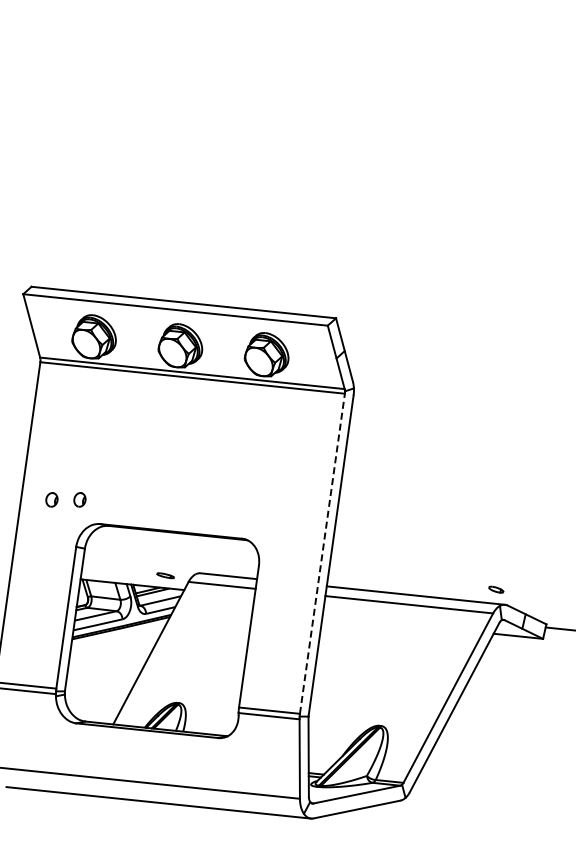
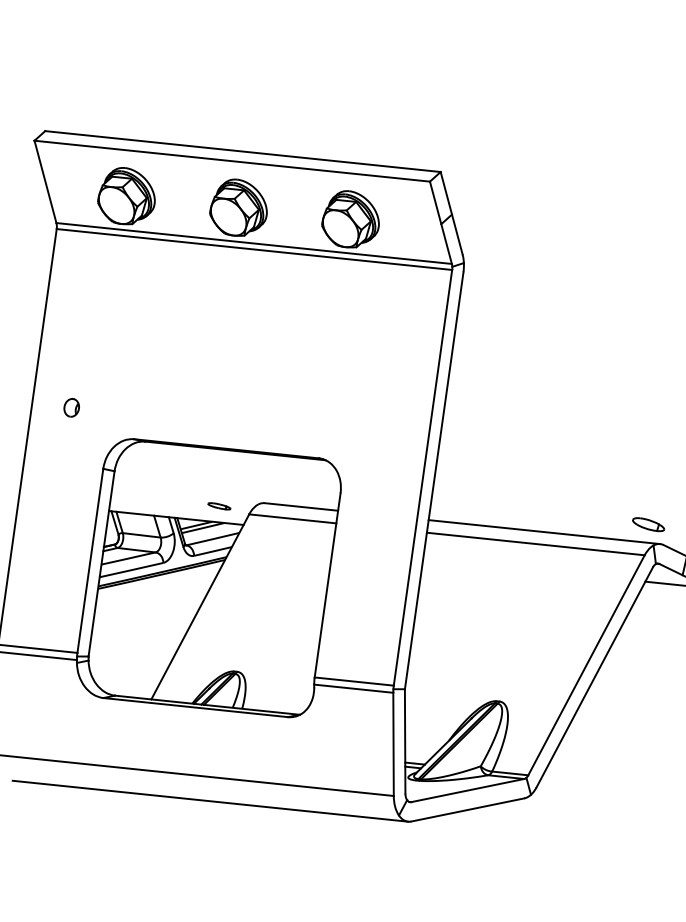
part: (79, 499) -> (107, 407), removed
line: (322, 553) -> (423, 477), dashed -> solid
part: (496, 589) -> (649, 524), size x1.67

